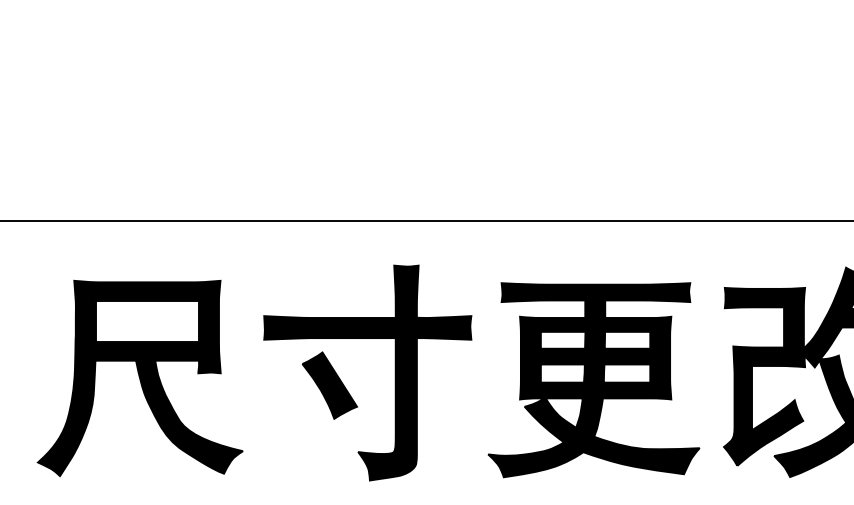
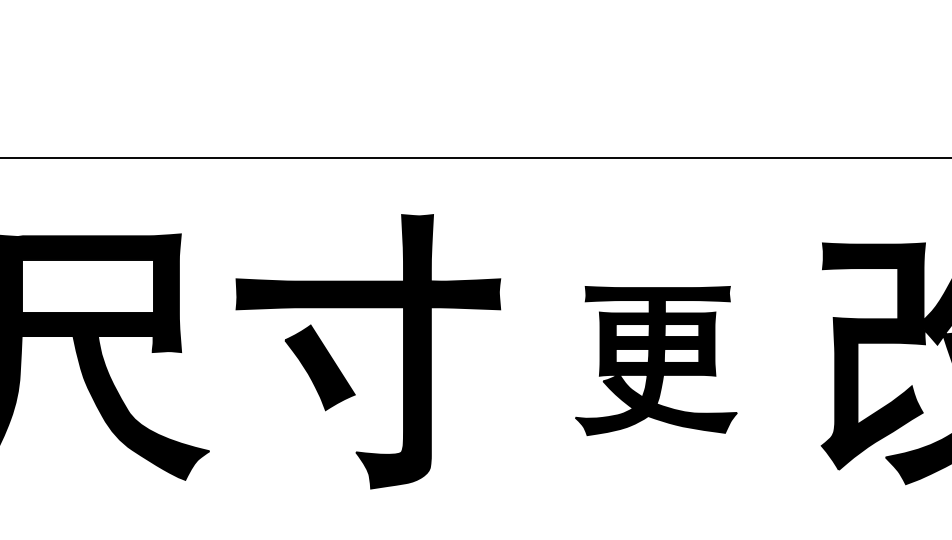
part: (593, 380) -> (655, 361), size x0.6

